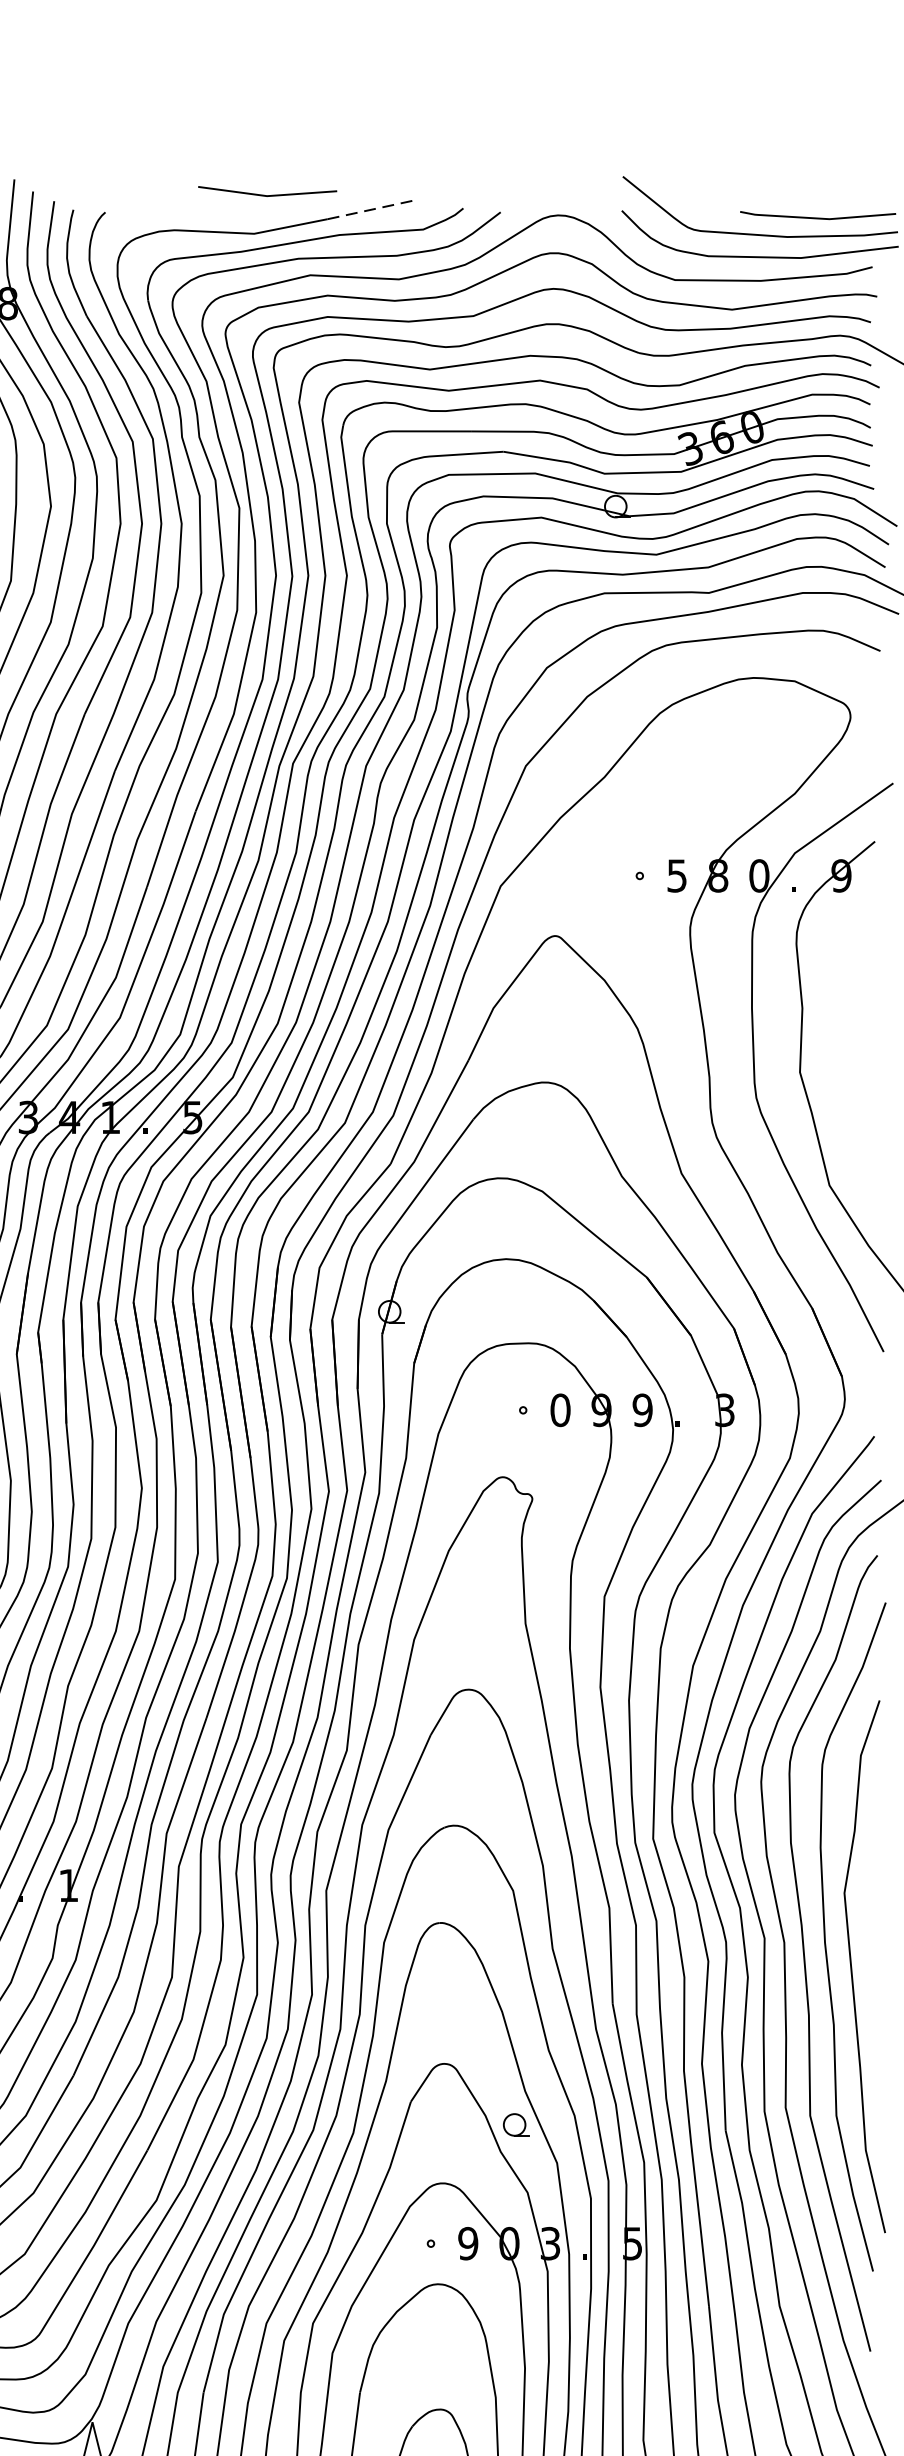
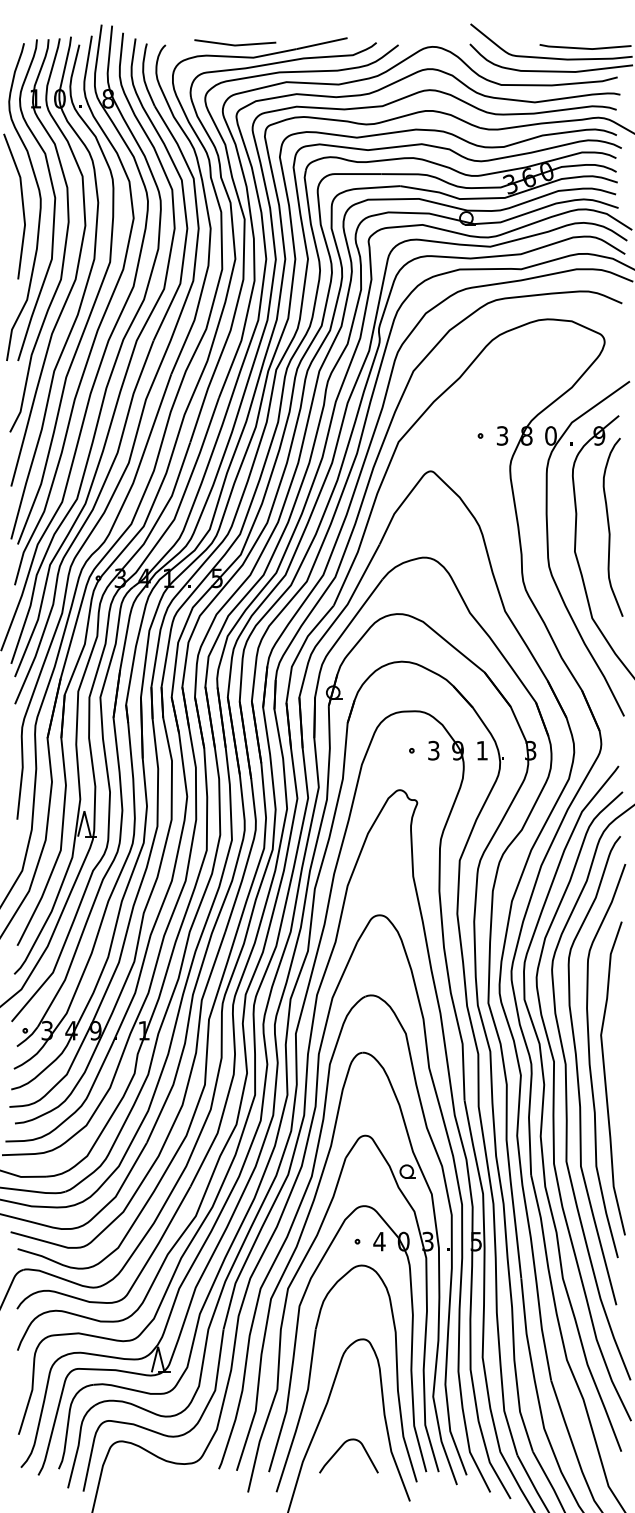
line: (267, 194) -> (235, 44), moved
line: (371, 209) -> (322, 43), dashed -> solid
text: (677, 875) -> (502, 435), 5 -> 3
curve: (858, 1029) -> (609, 526), added
text: (559, 1409) -> (433, 750), 0 -> 3
text: (643, 1409) -> (482, 750), 9 -> 1
text: (468, 2243) -> (379, 1241), 9 -> 4

